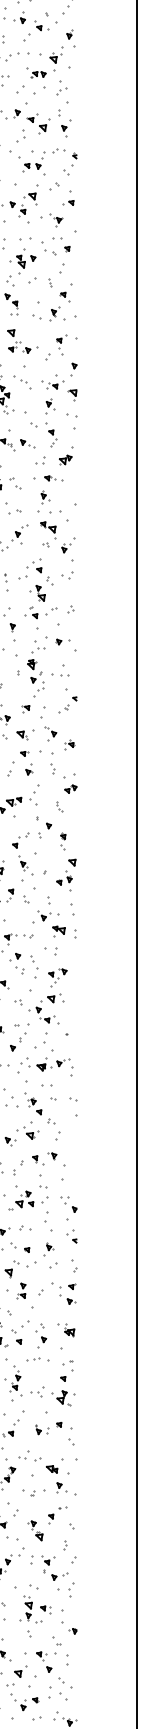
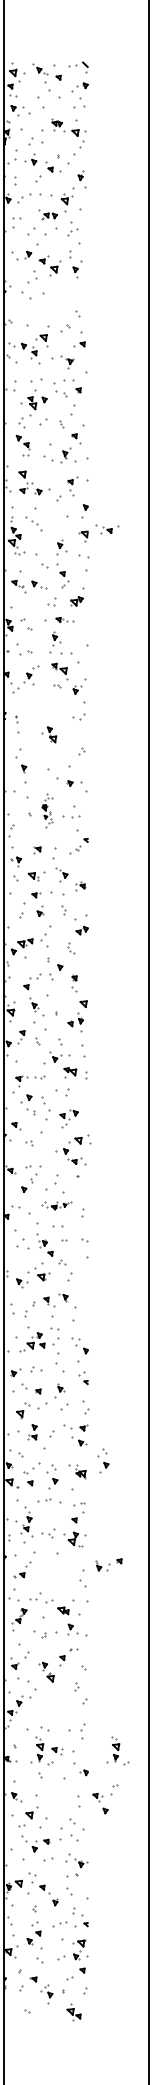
part: (44, 158) -> (55, 299), removed
part: (53, 385) -> (107, 529), moved
part: (36, 572) -> (47, 713), removed
part: (41, 613) -> (52, 754), removed
part: (36, 669) -> (47, 810), size x0.6
part: (46, 1008) -> (73, 1149), moved
part: (45, 1064) -> (56, 1205), size x0.6
part: (92, 1319) -> (103, 1460), added
part: (48, 1428) -> (108, 1564), moved
part: (49, 1568) -> (60, 1709), removed
part: (106, 1609) -> (117, 1750), added
part: (49, 1658) -> (105, 1799), moved

